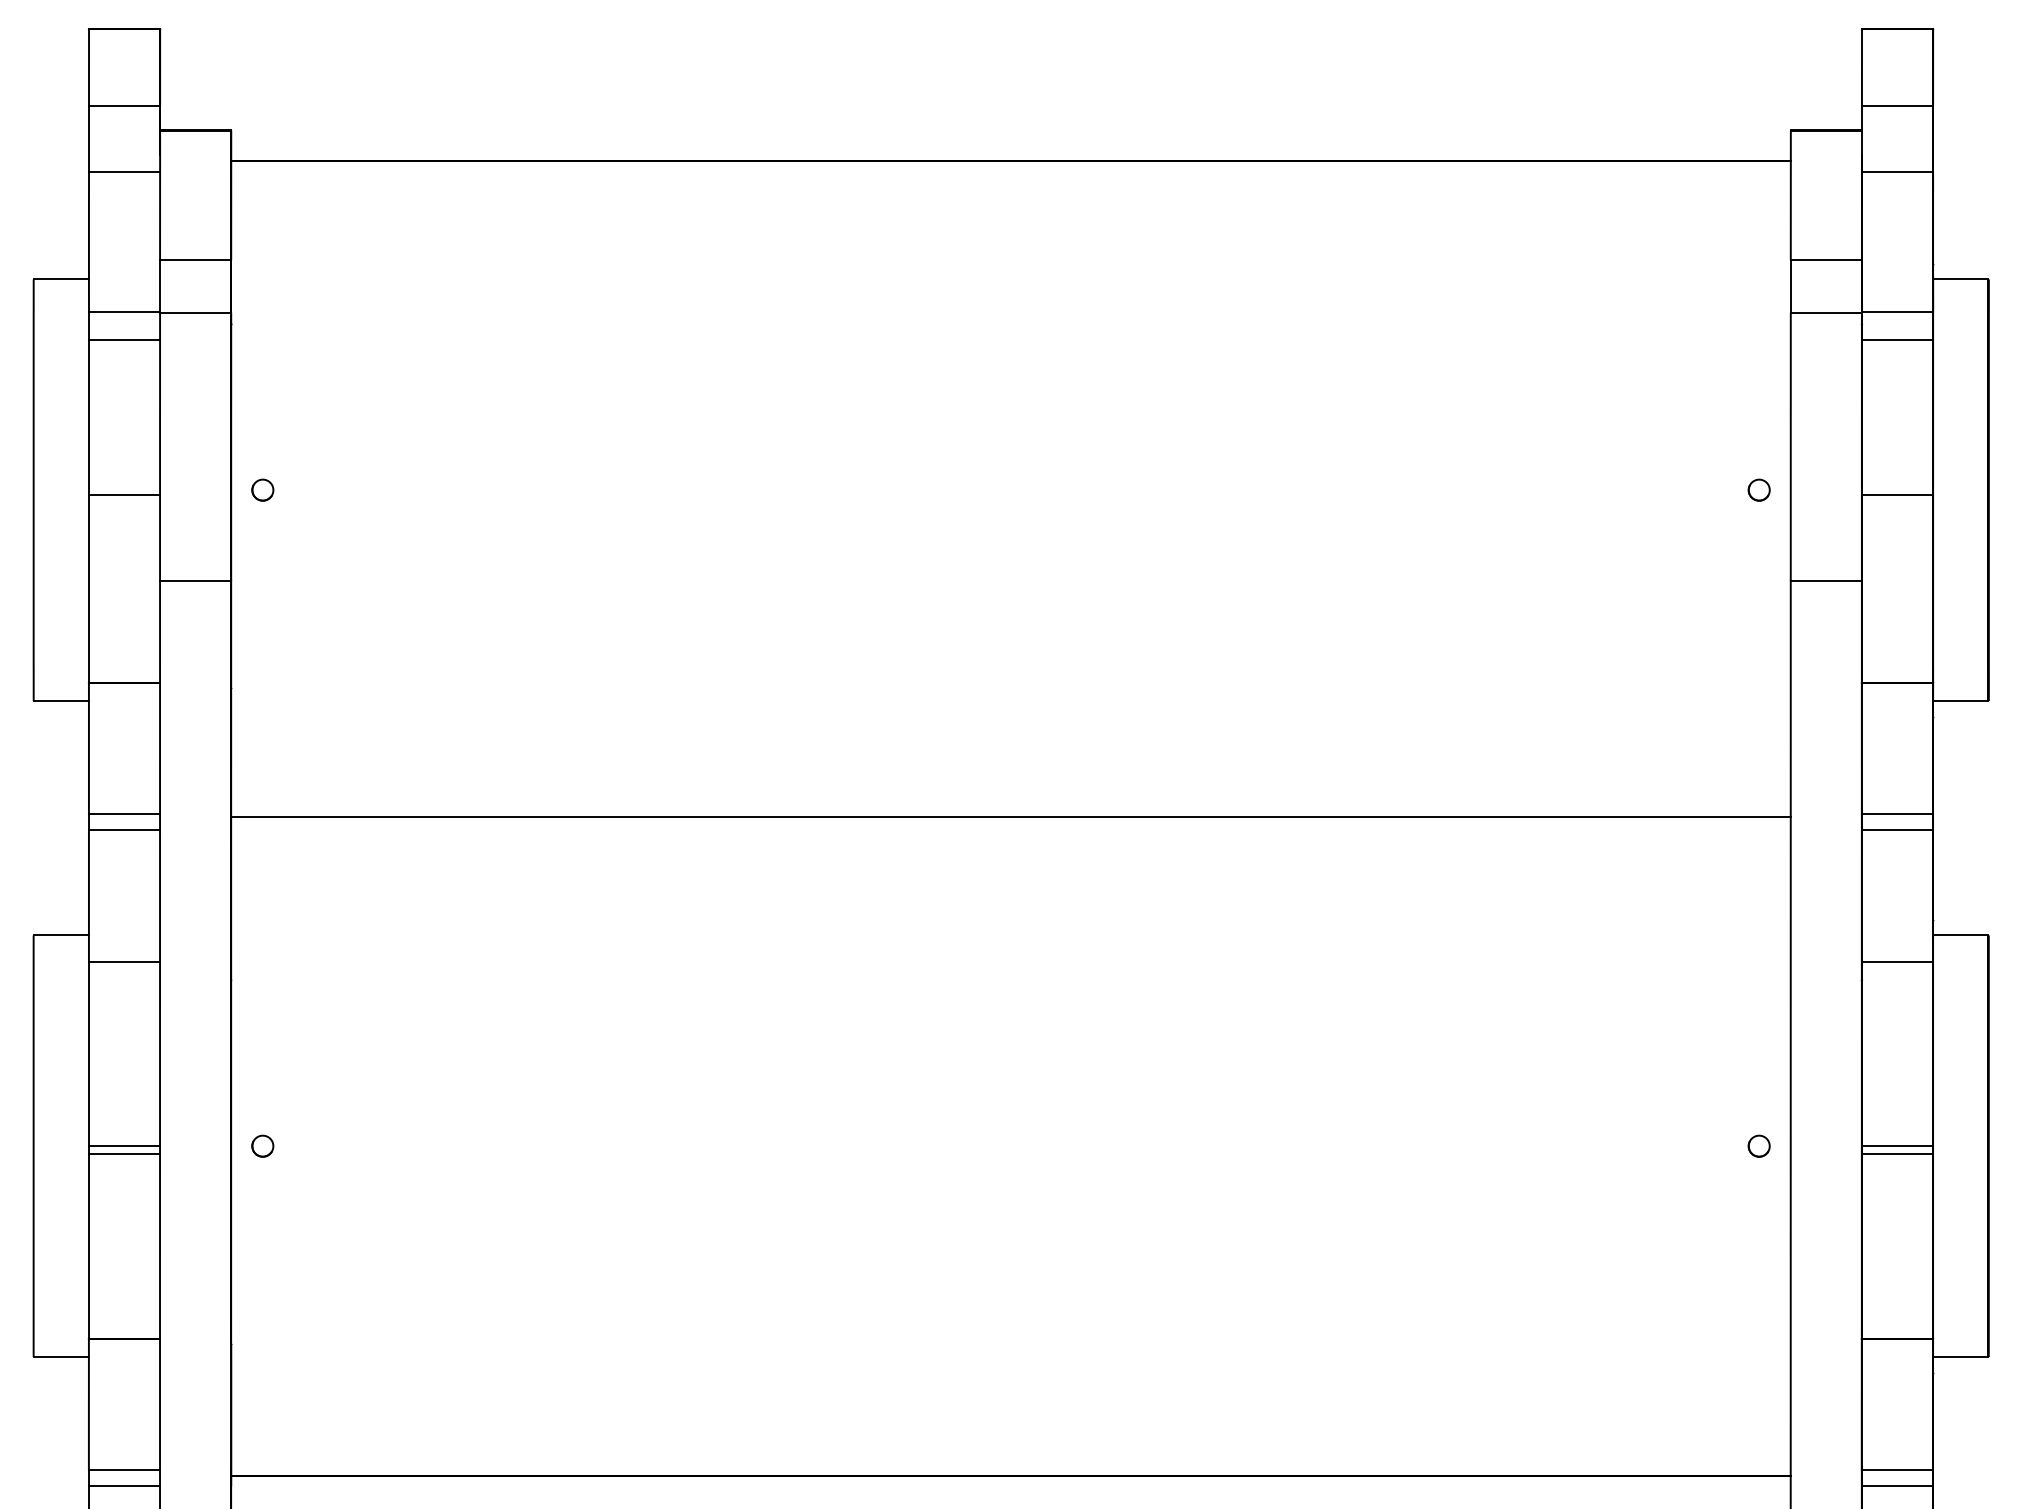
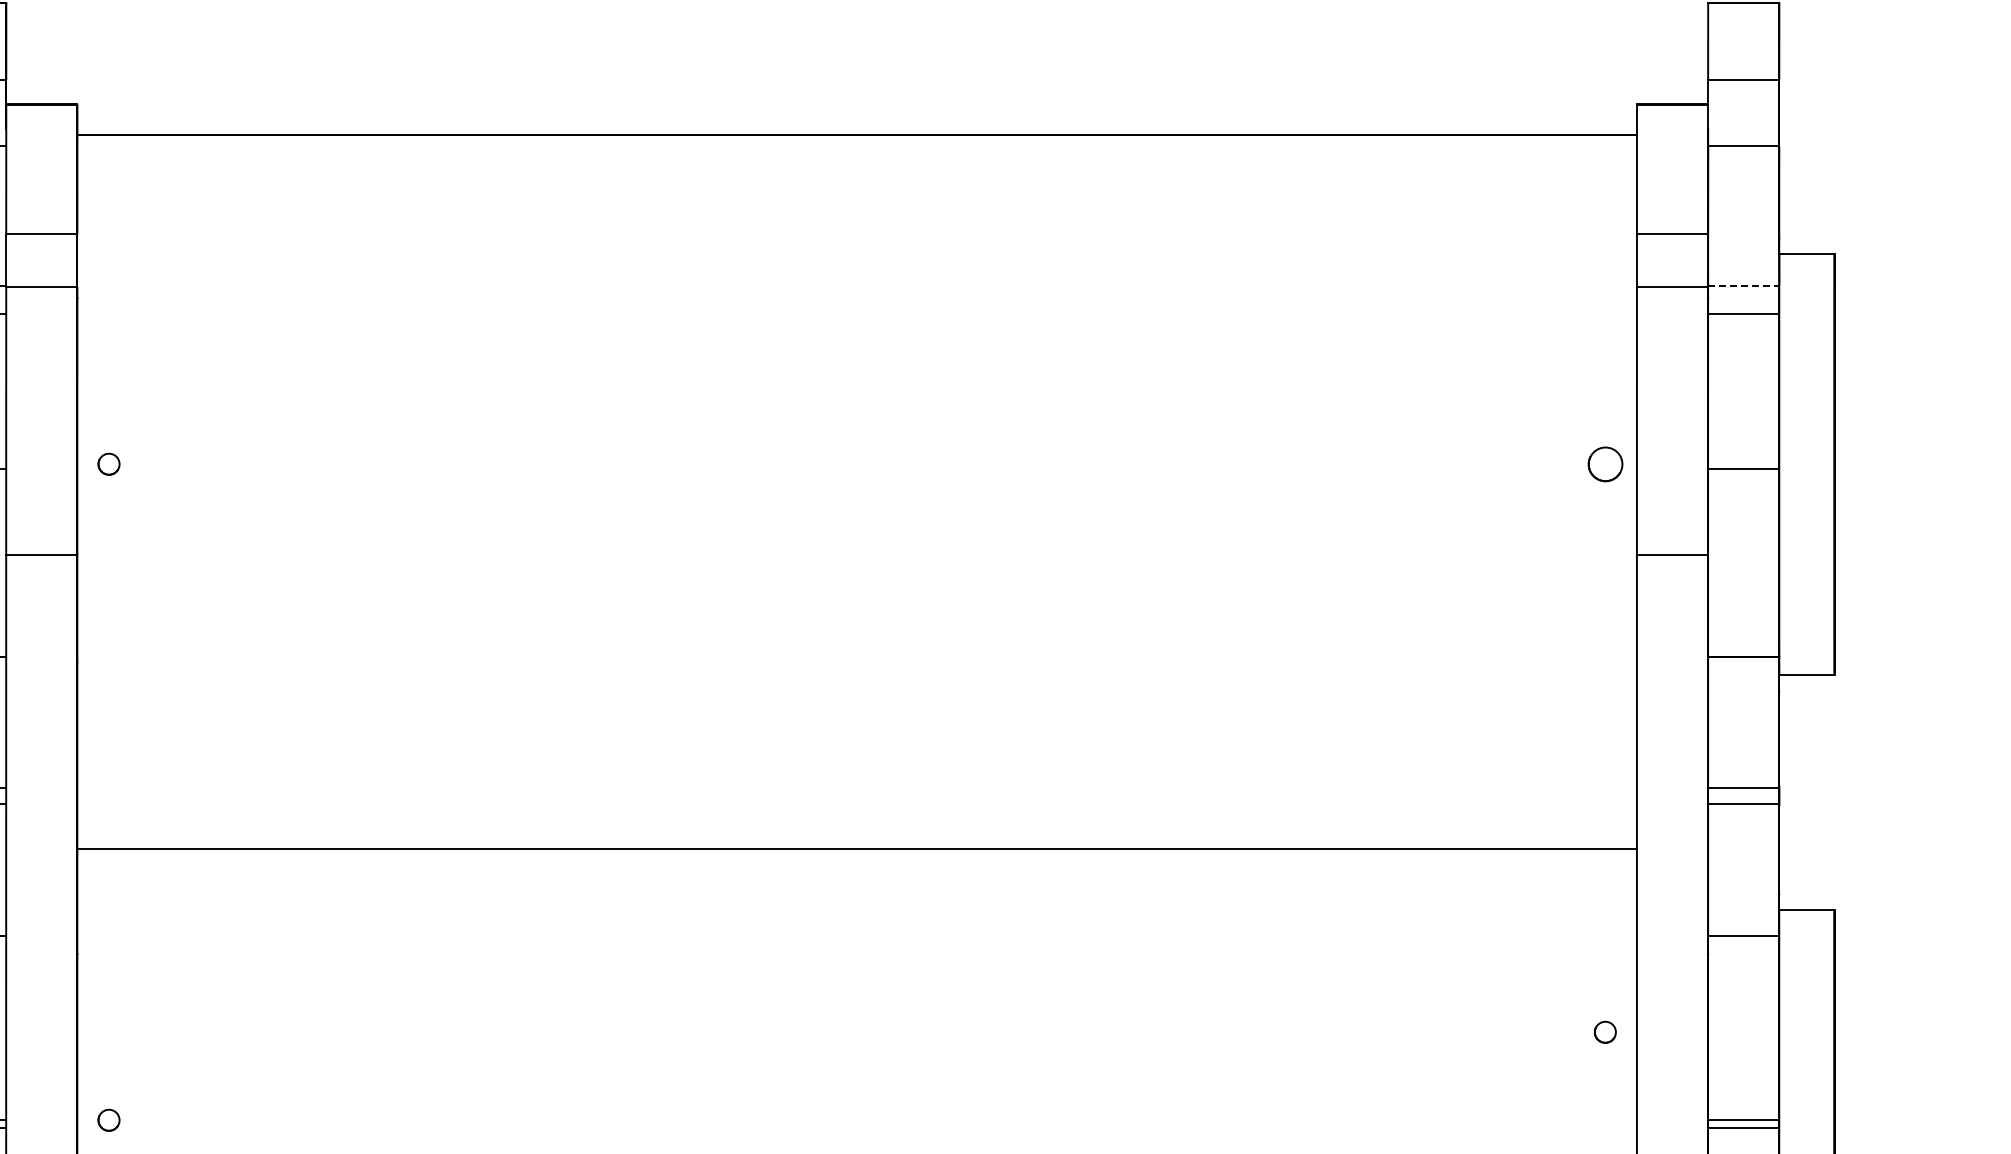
line: (1897, 311) -> (1743, 285), solid -> dashed
circle: (1758, 489) -> (1604, 463), size x1.6
line: (1010, 816) -> (856, 848), moved
circle: (1758, 1145) -> (1604, 1031), moved

